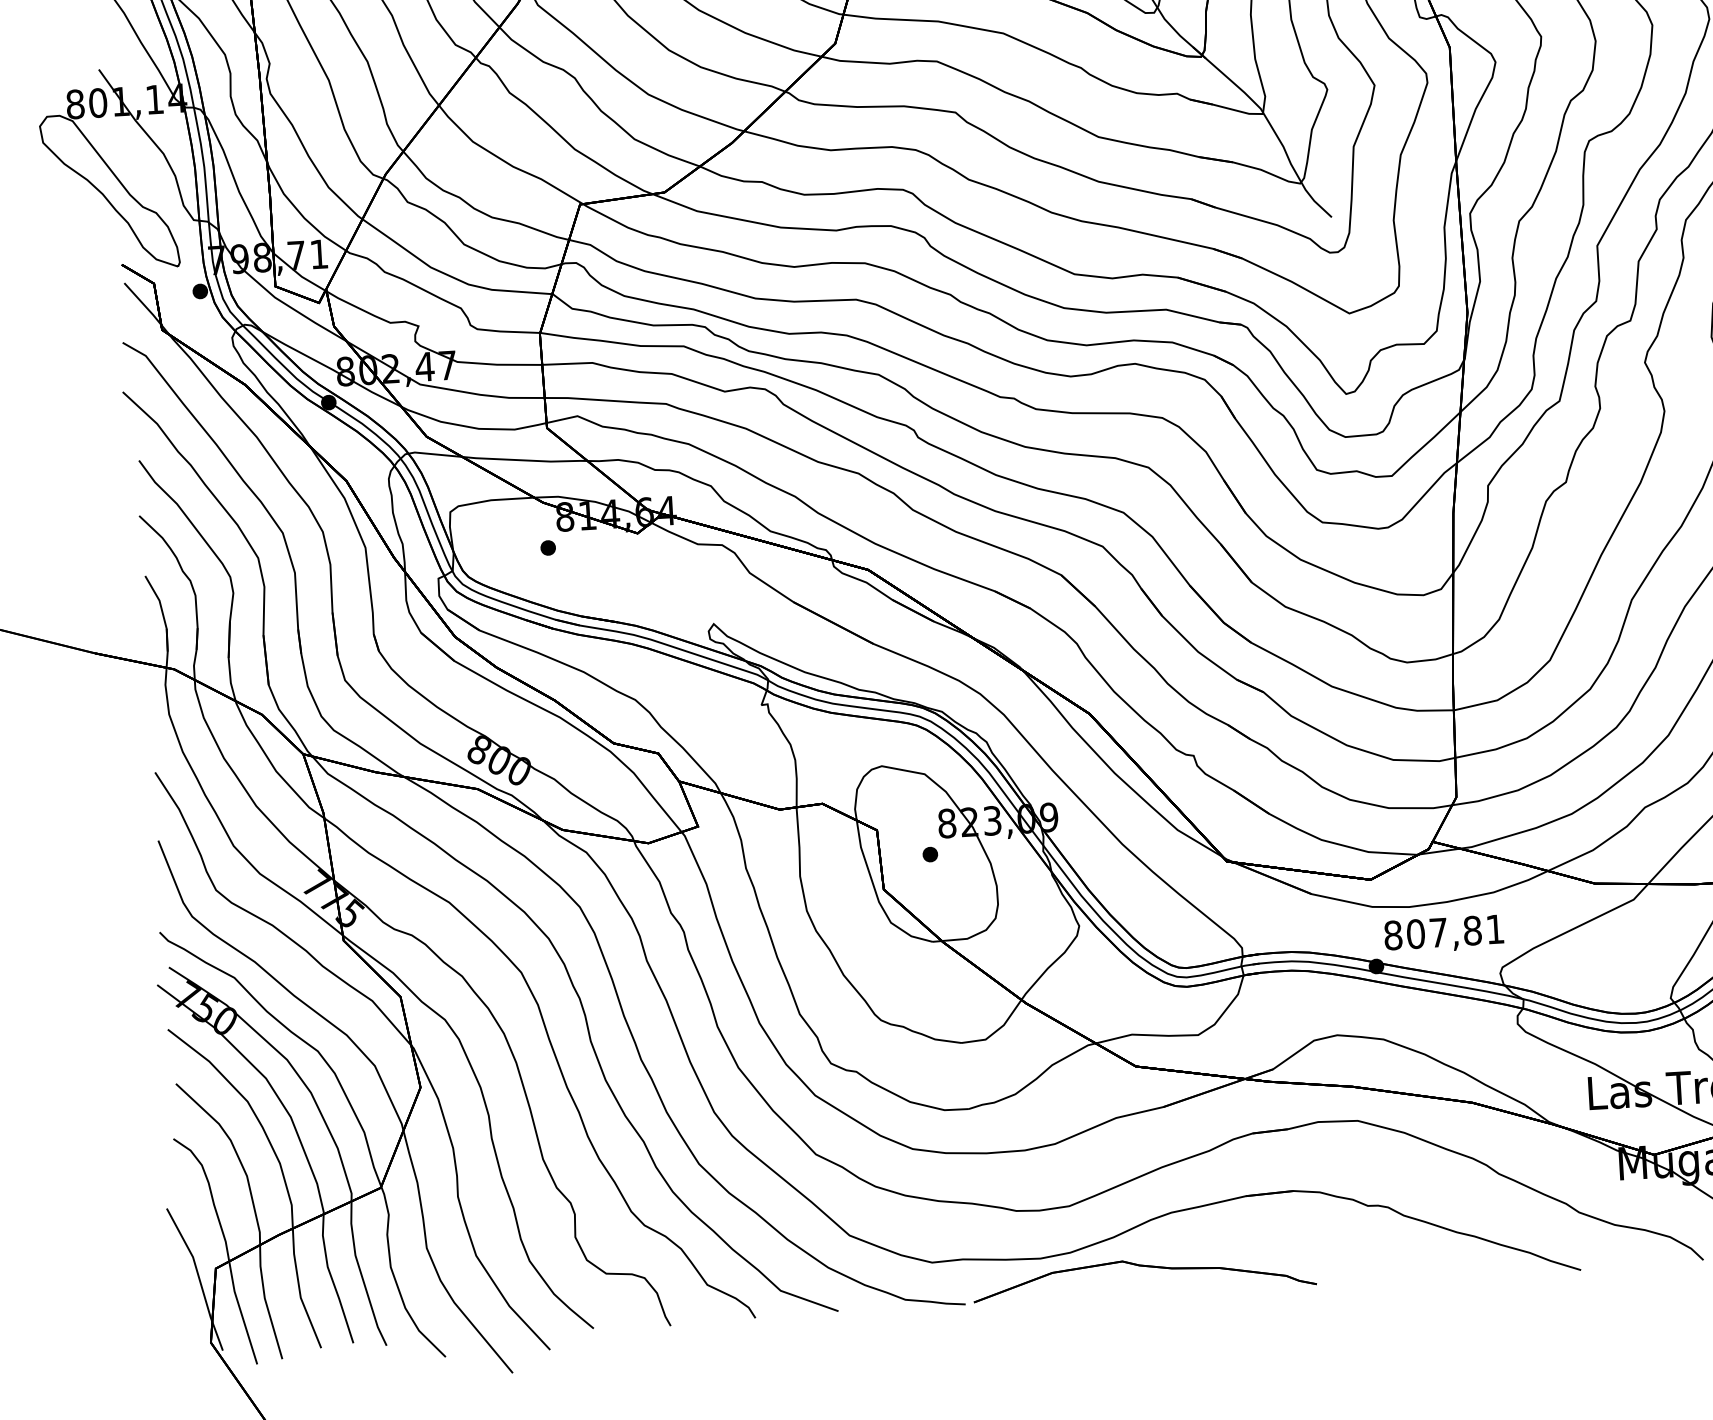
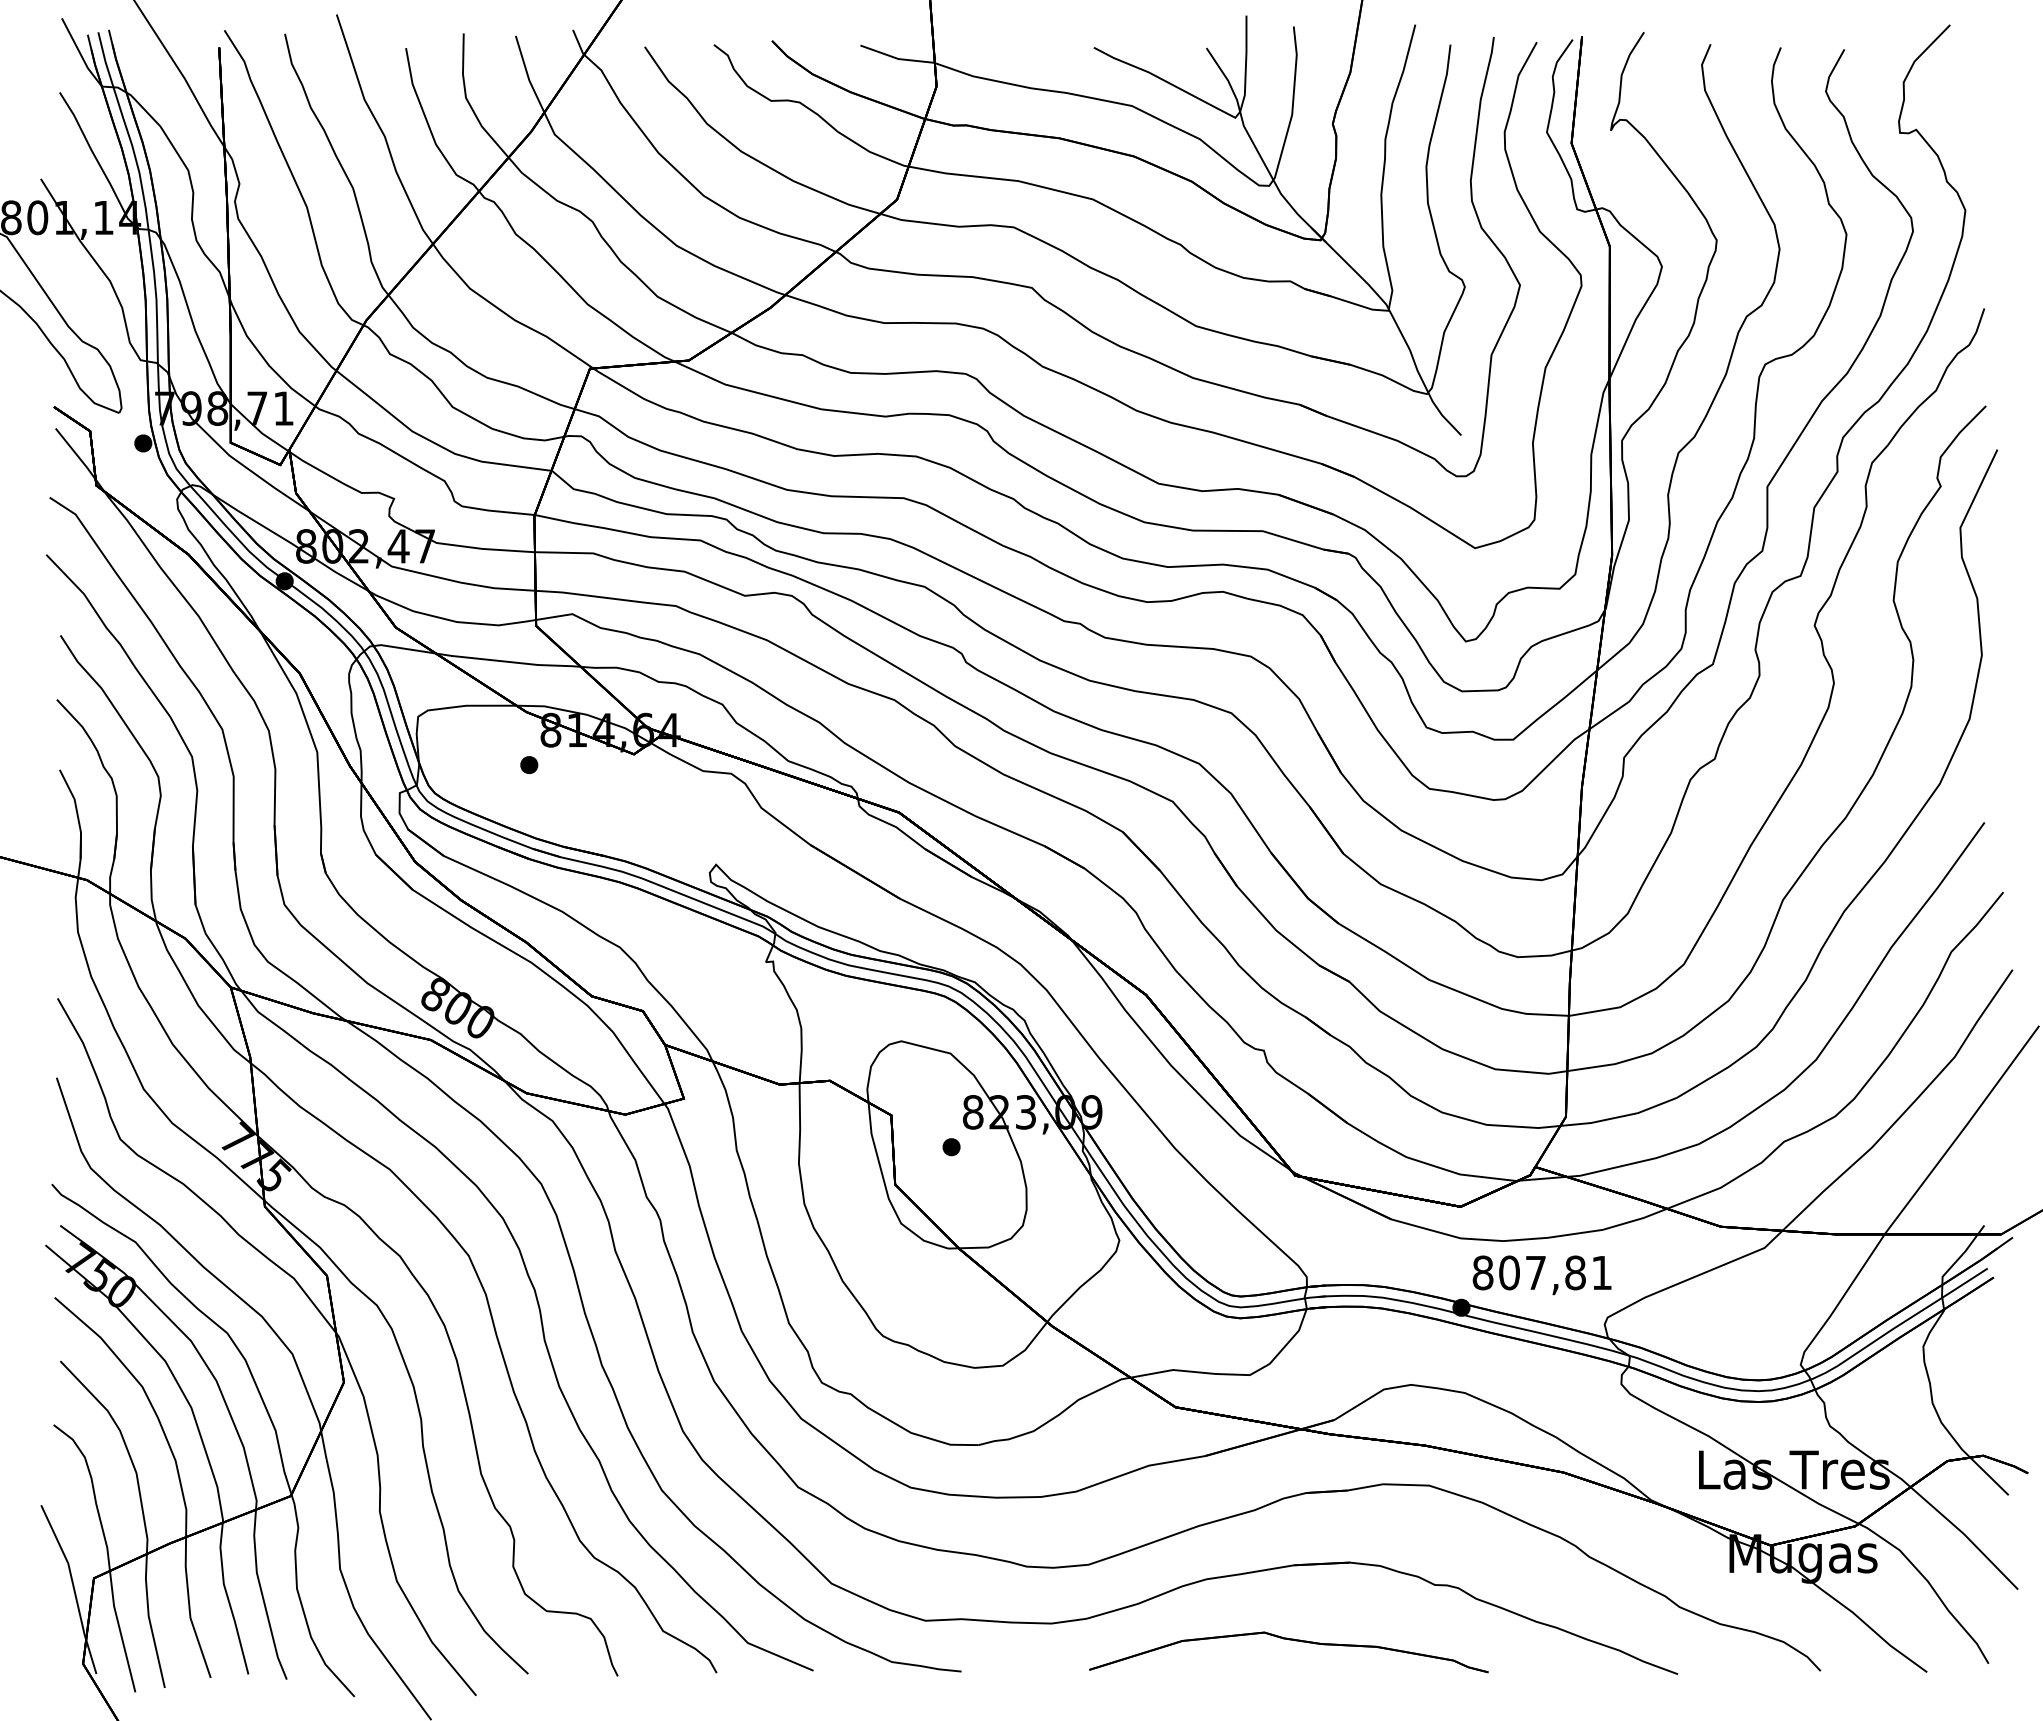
part: (1144, 1267) -> (1289, 1640), moved

